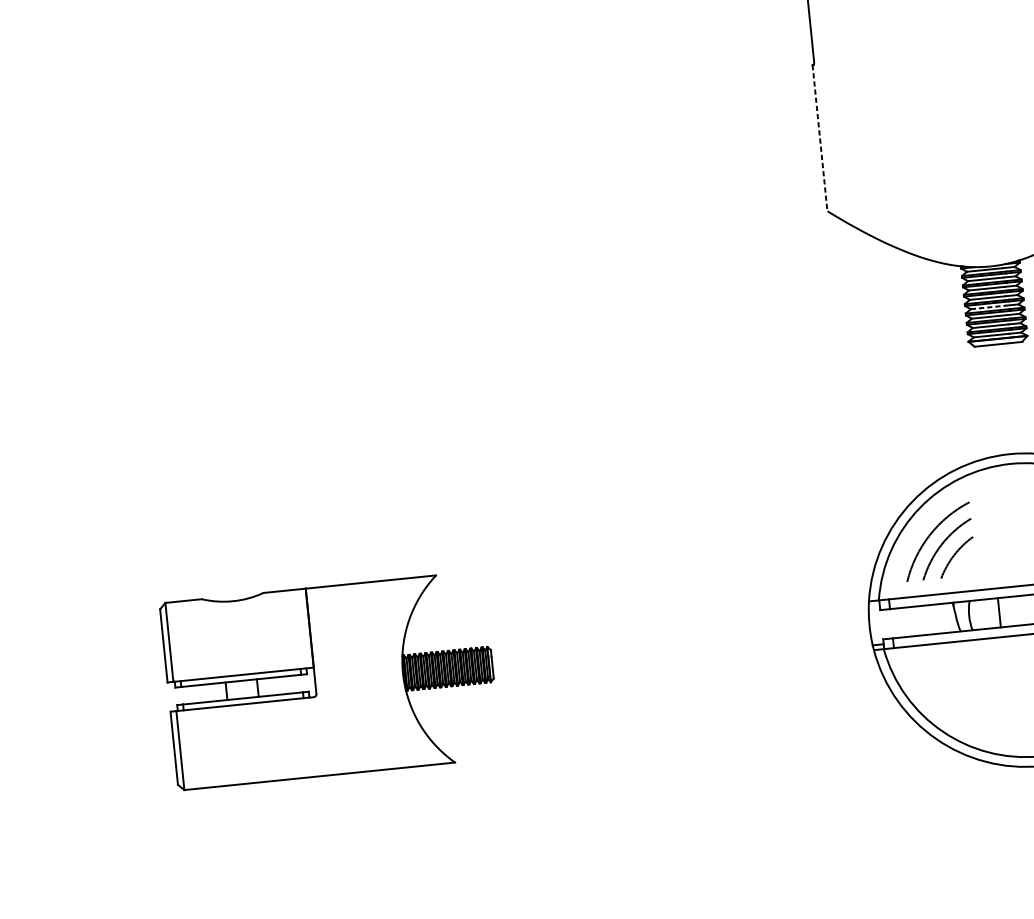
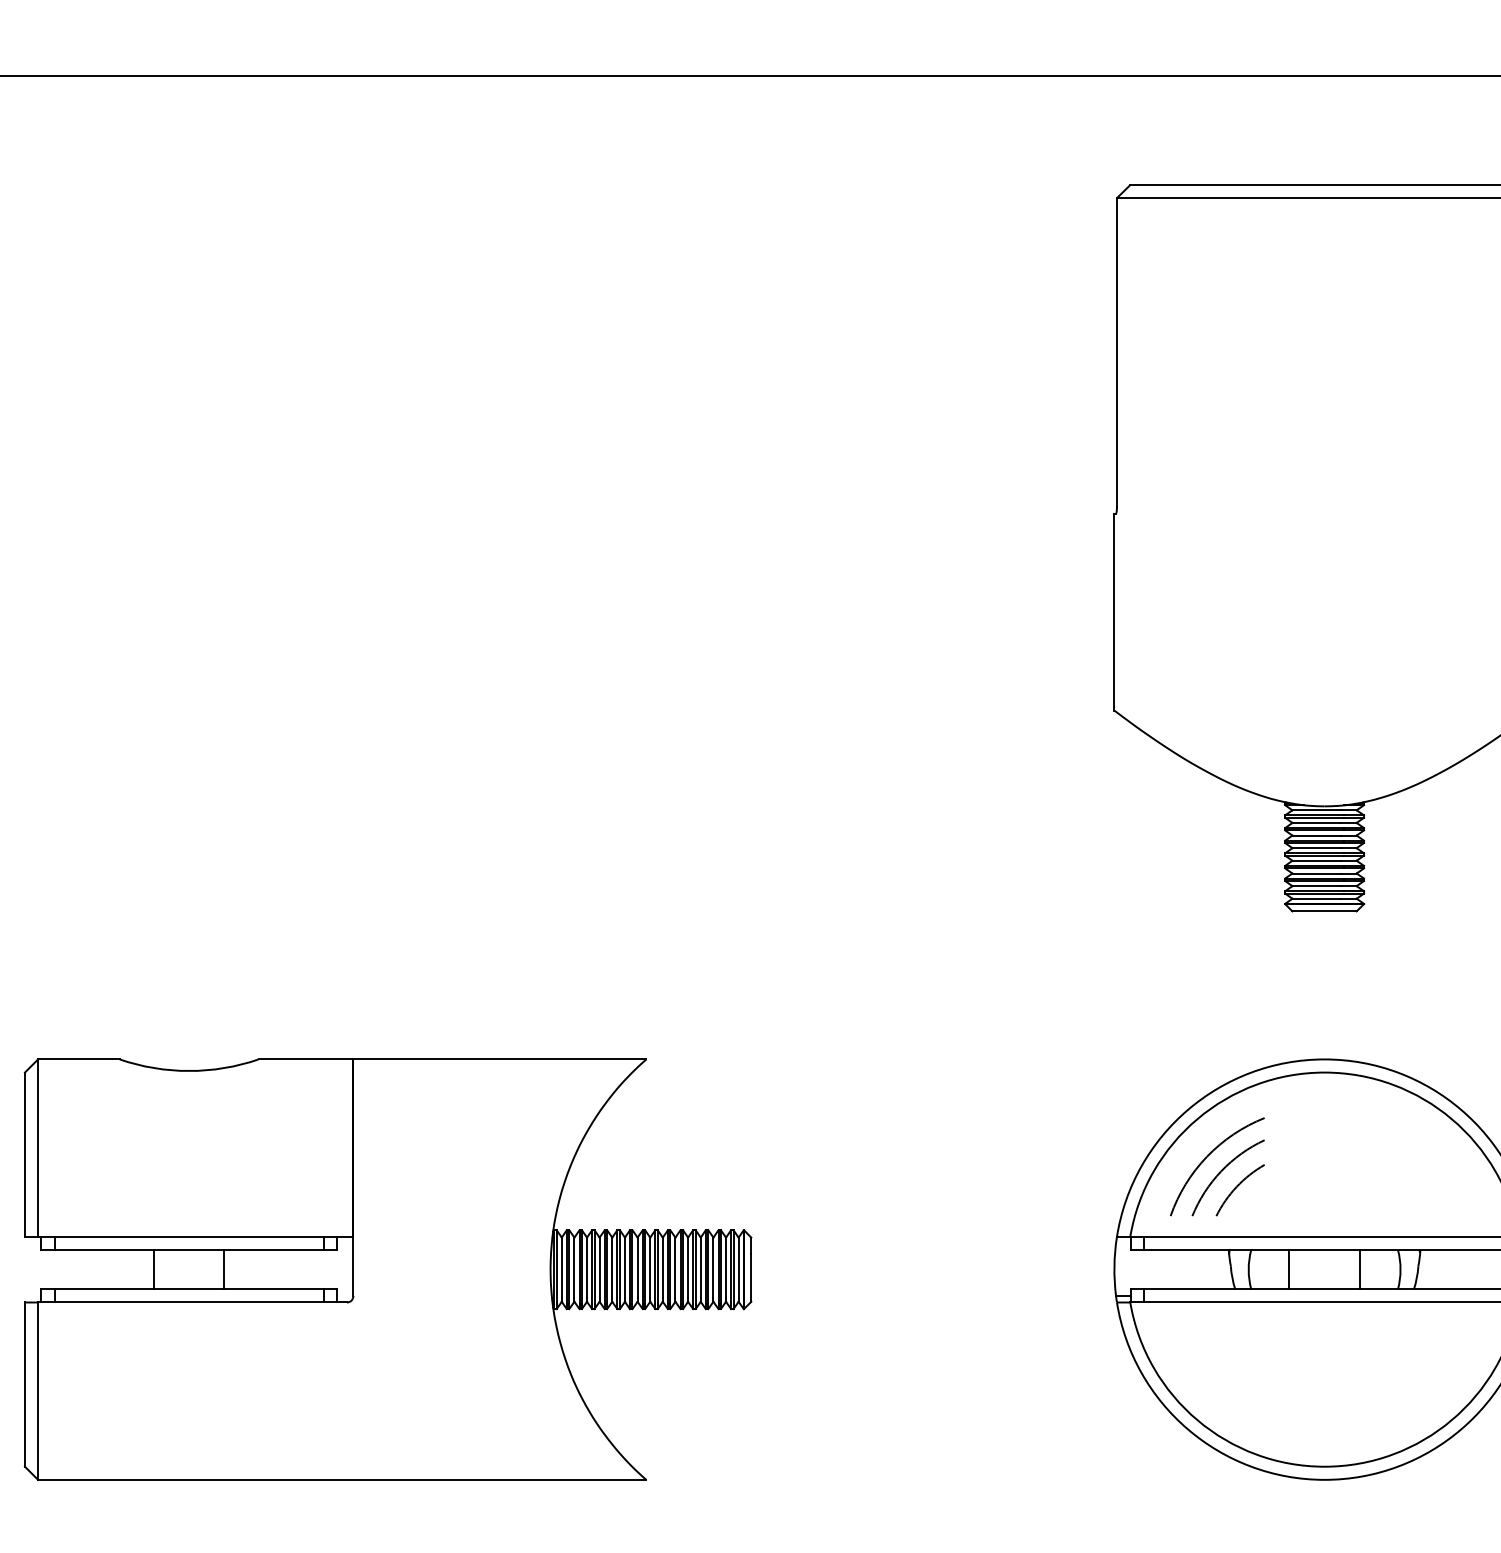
line: (820, 138) -> (1114, 612), dashed -> solid
line: (989, 307) -> (1317, 860), dashed -> solid
part: (330, 680) -> (387, 1269), size x1.67

